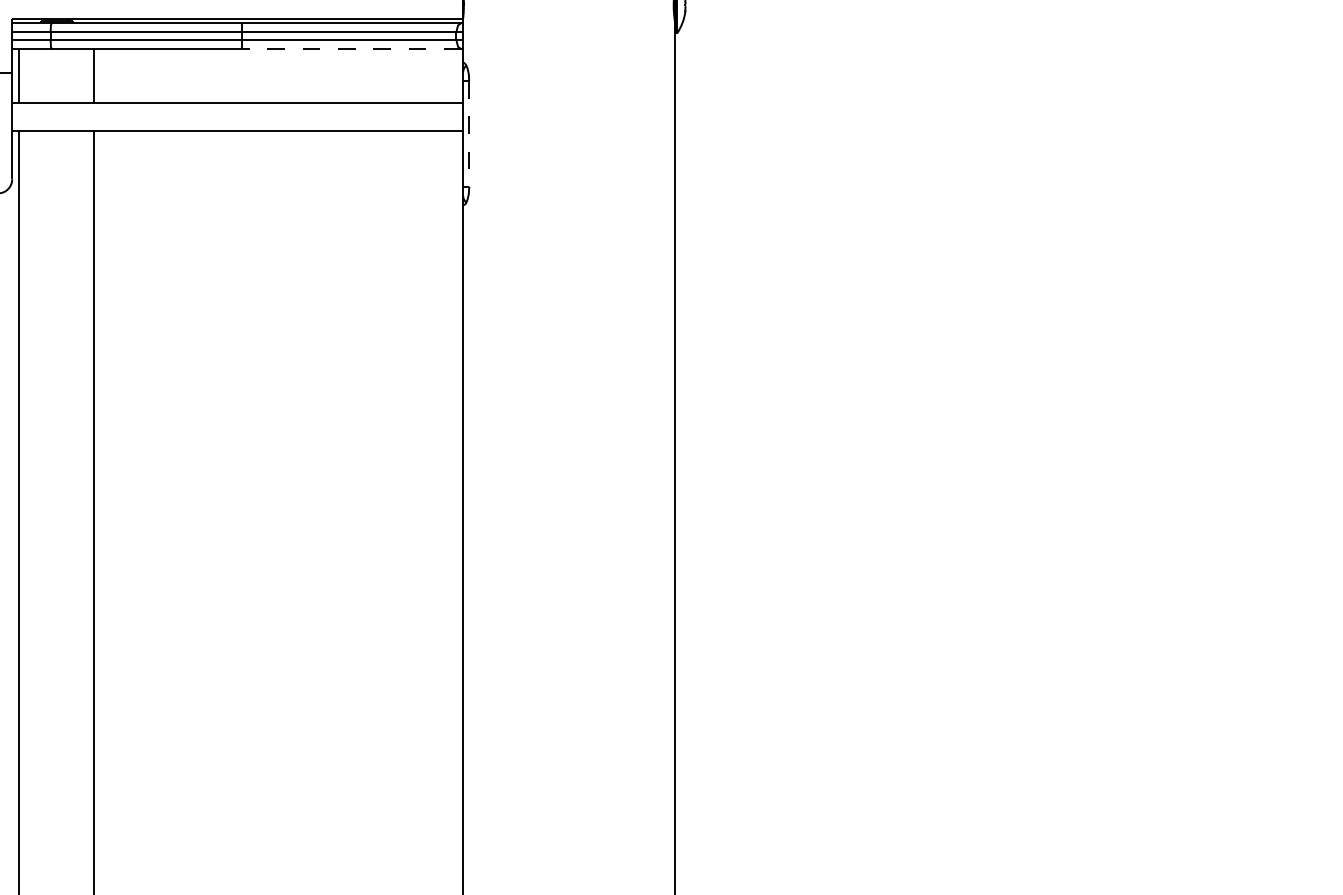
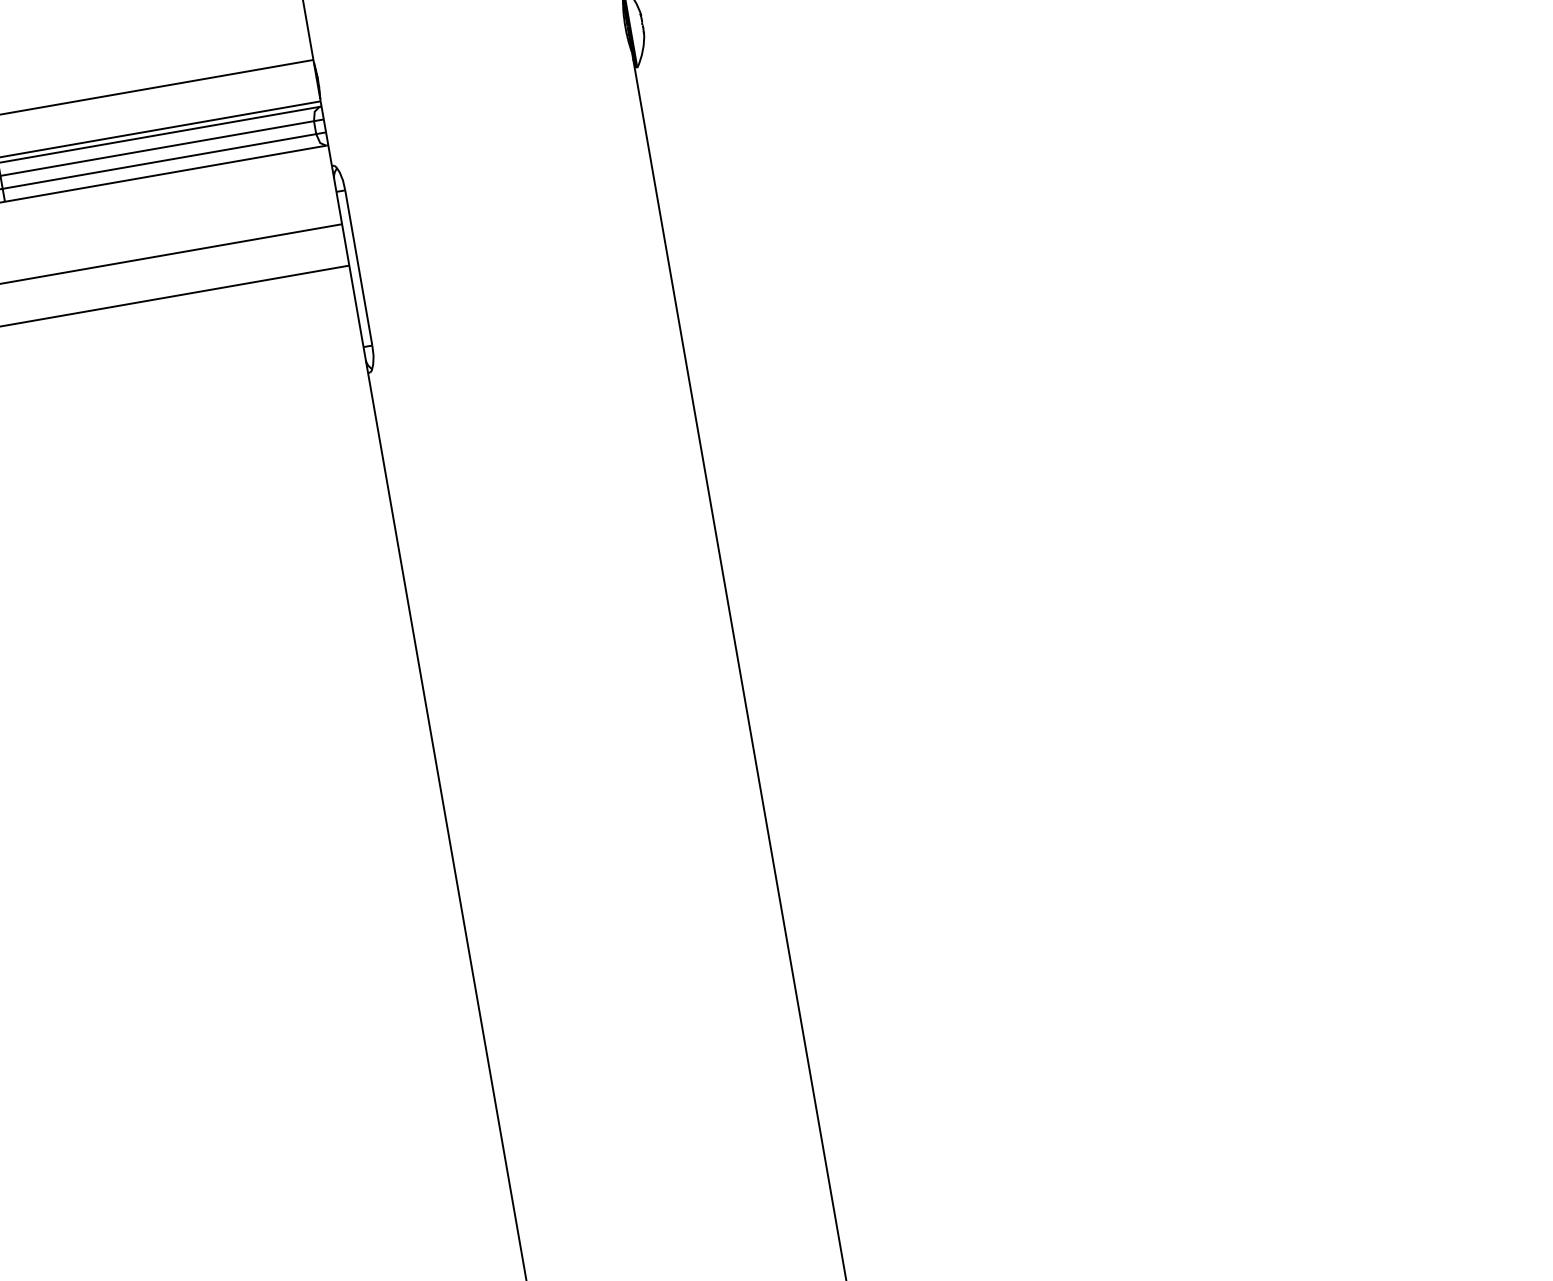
line: (352, 49) -> (166, 173), dashed -> solid
line: (469, 134) -> (359, 268), dashed -> solid

